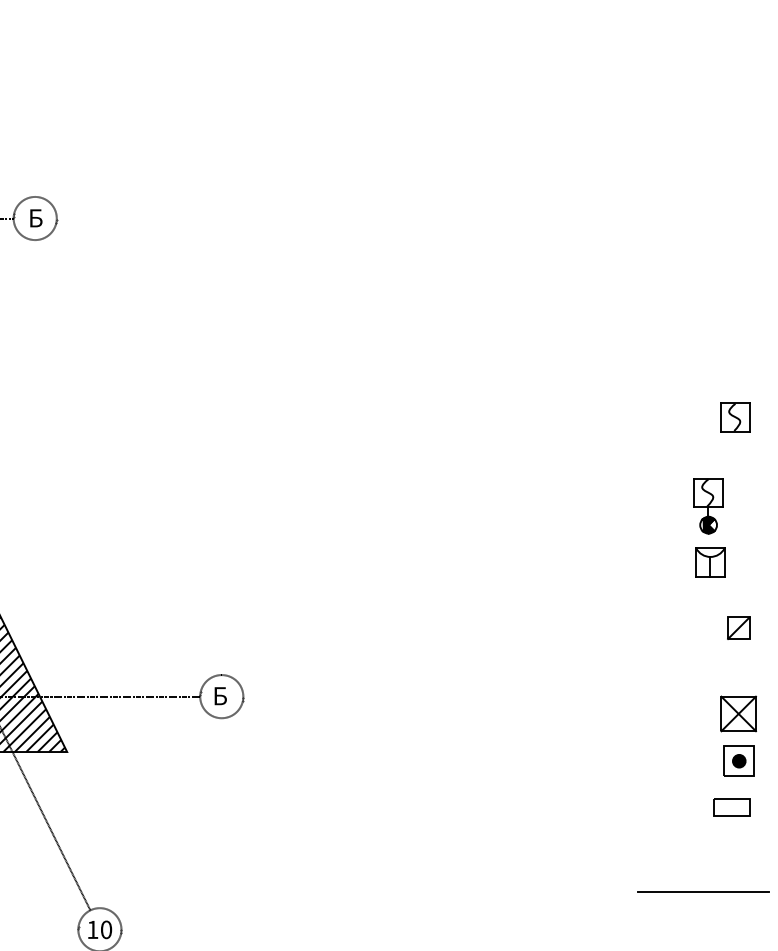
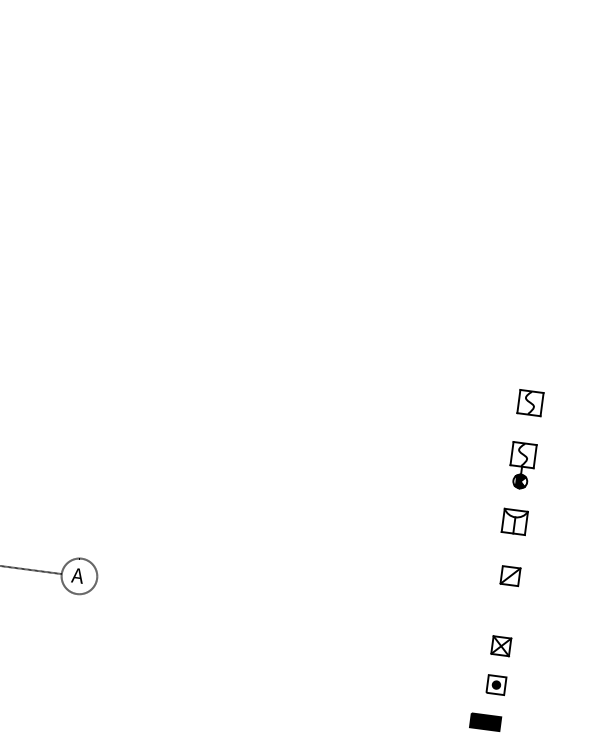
part: (708, 506) -> (522, 466), moved
part: (710, 562) -> (514, 521), moved
text: (219, 696) -> (77, 576), Б -> А
part: (738, 713) -> (501, 645), size x0.62
part: (738, 760) -> (495, 684), size x0.71
fill: (731, 807) -> (485, 722), added

